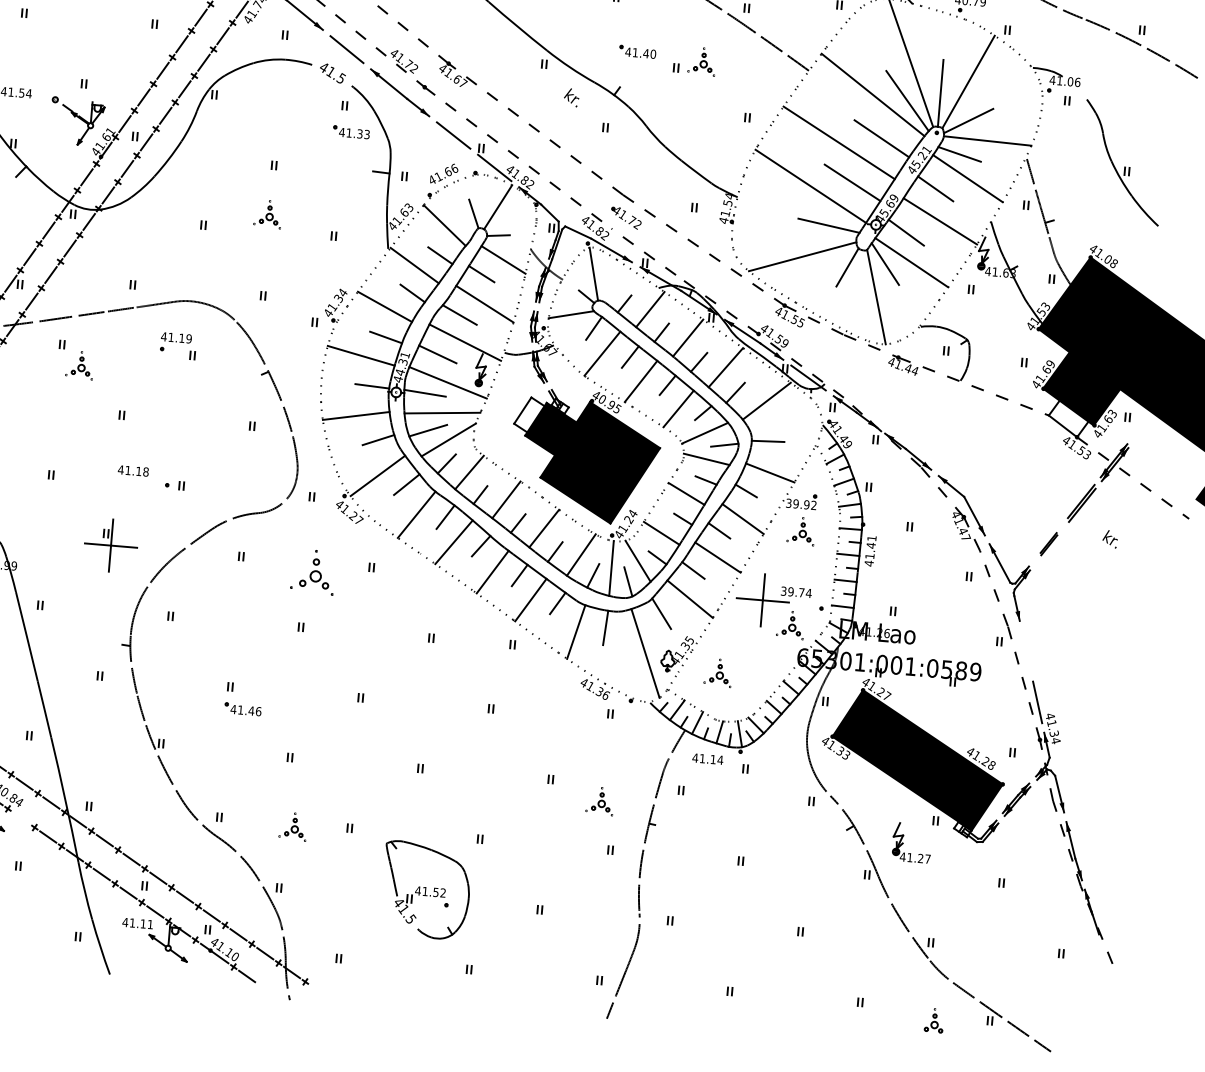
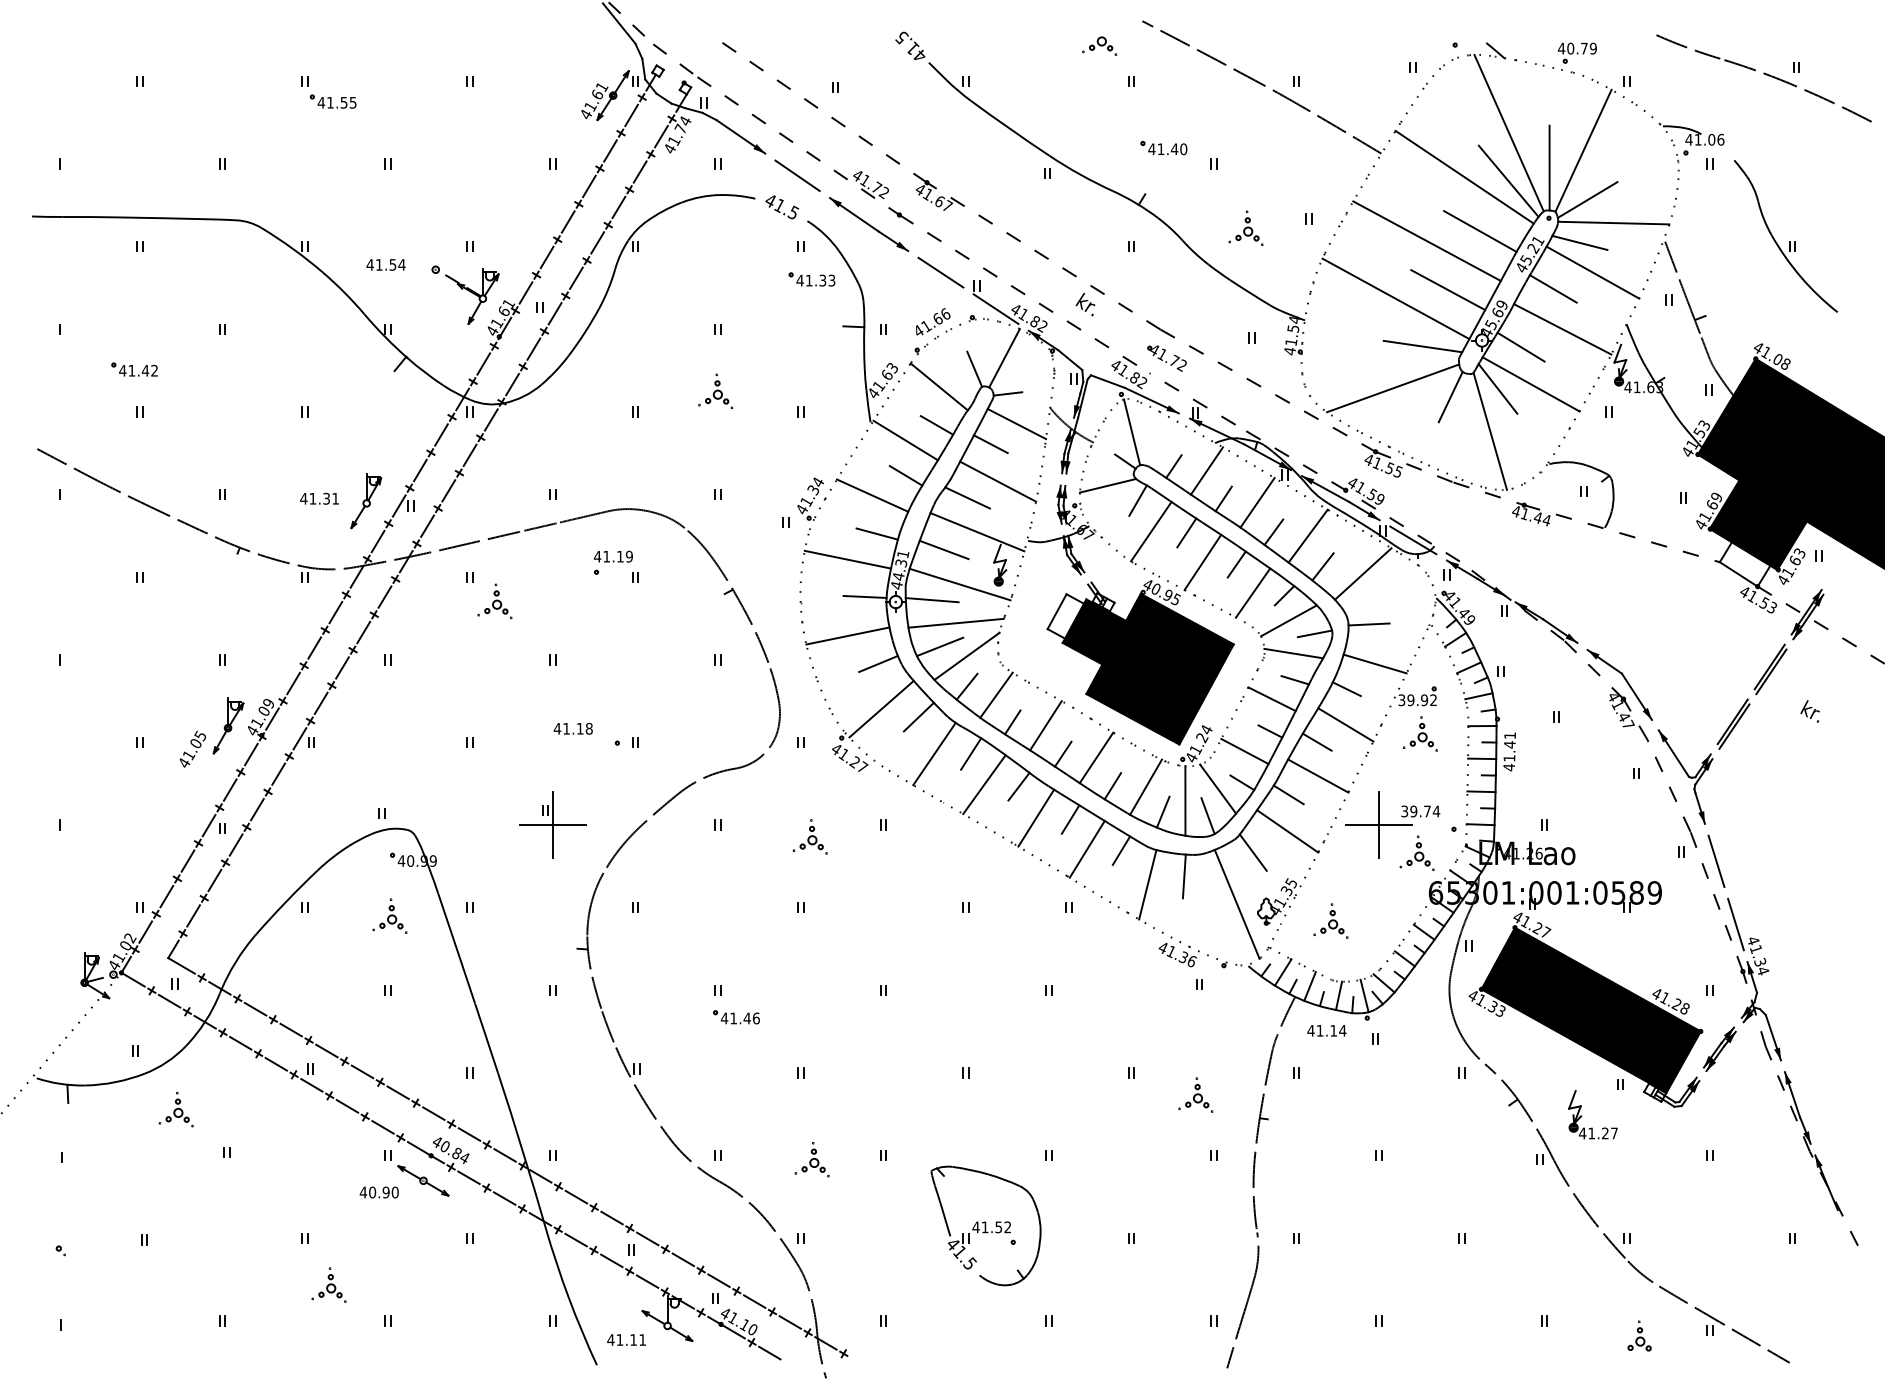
part: (701, 60) -> (1245, 227), moved
text: (571, 97) -> (1085, 304), moved
part: (1048, 543) -> (1733, 723), size x1.67
part: (312, 571) -> (809, 836), size x0.62
line: (1026, 651) -> (1716, 861), added
line: (21, 817) -> (468, 1177), added
text: (137, 923) -> (626, 1339), moved

